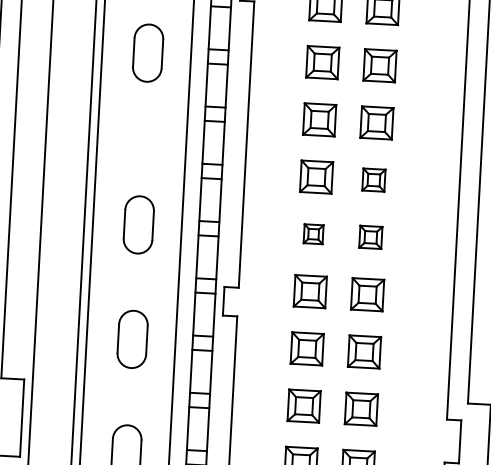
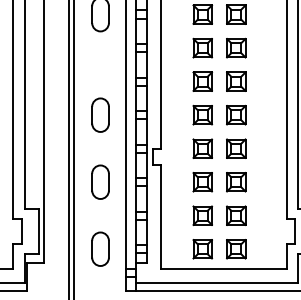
part: (374, 179) -> (236, 81), size x1.43
part: (313, 233) -> (202, 114), size x1.67
part: (371, 236) -> (236, 114), size x1.43

